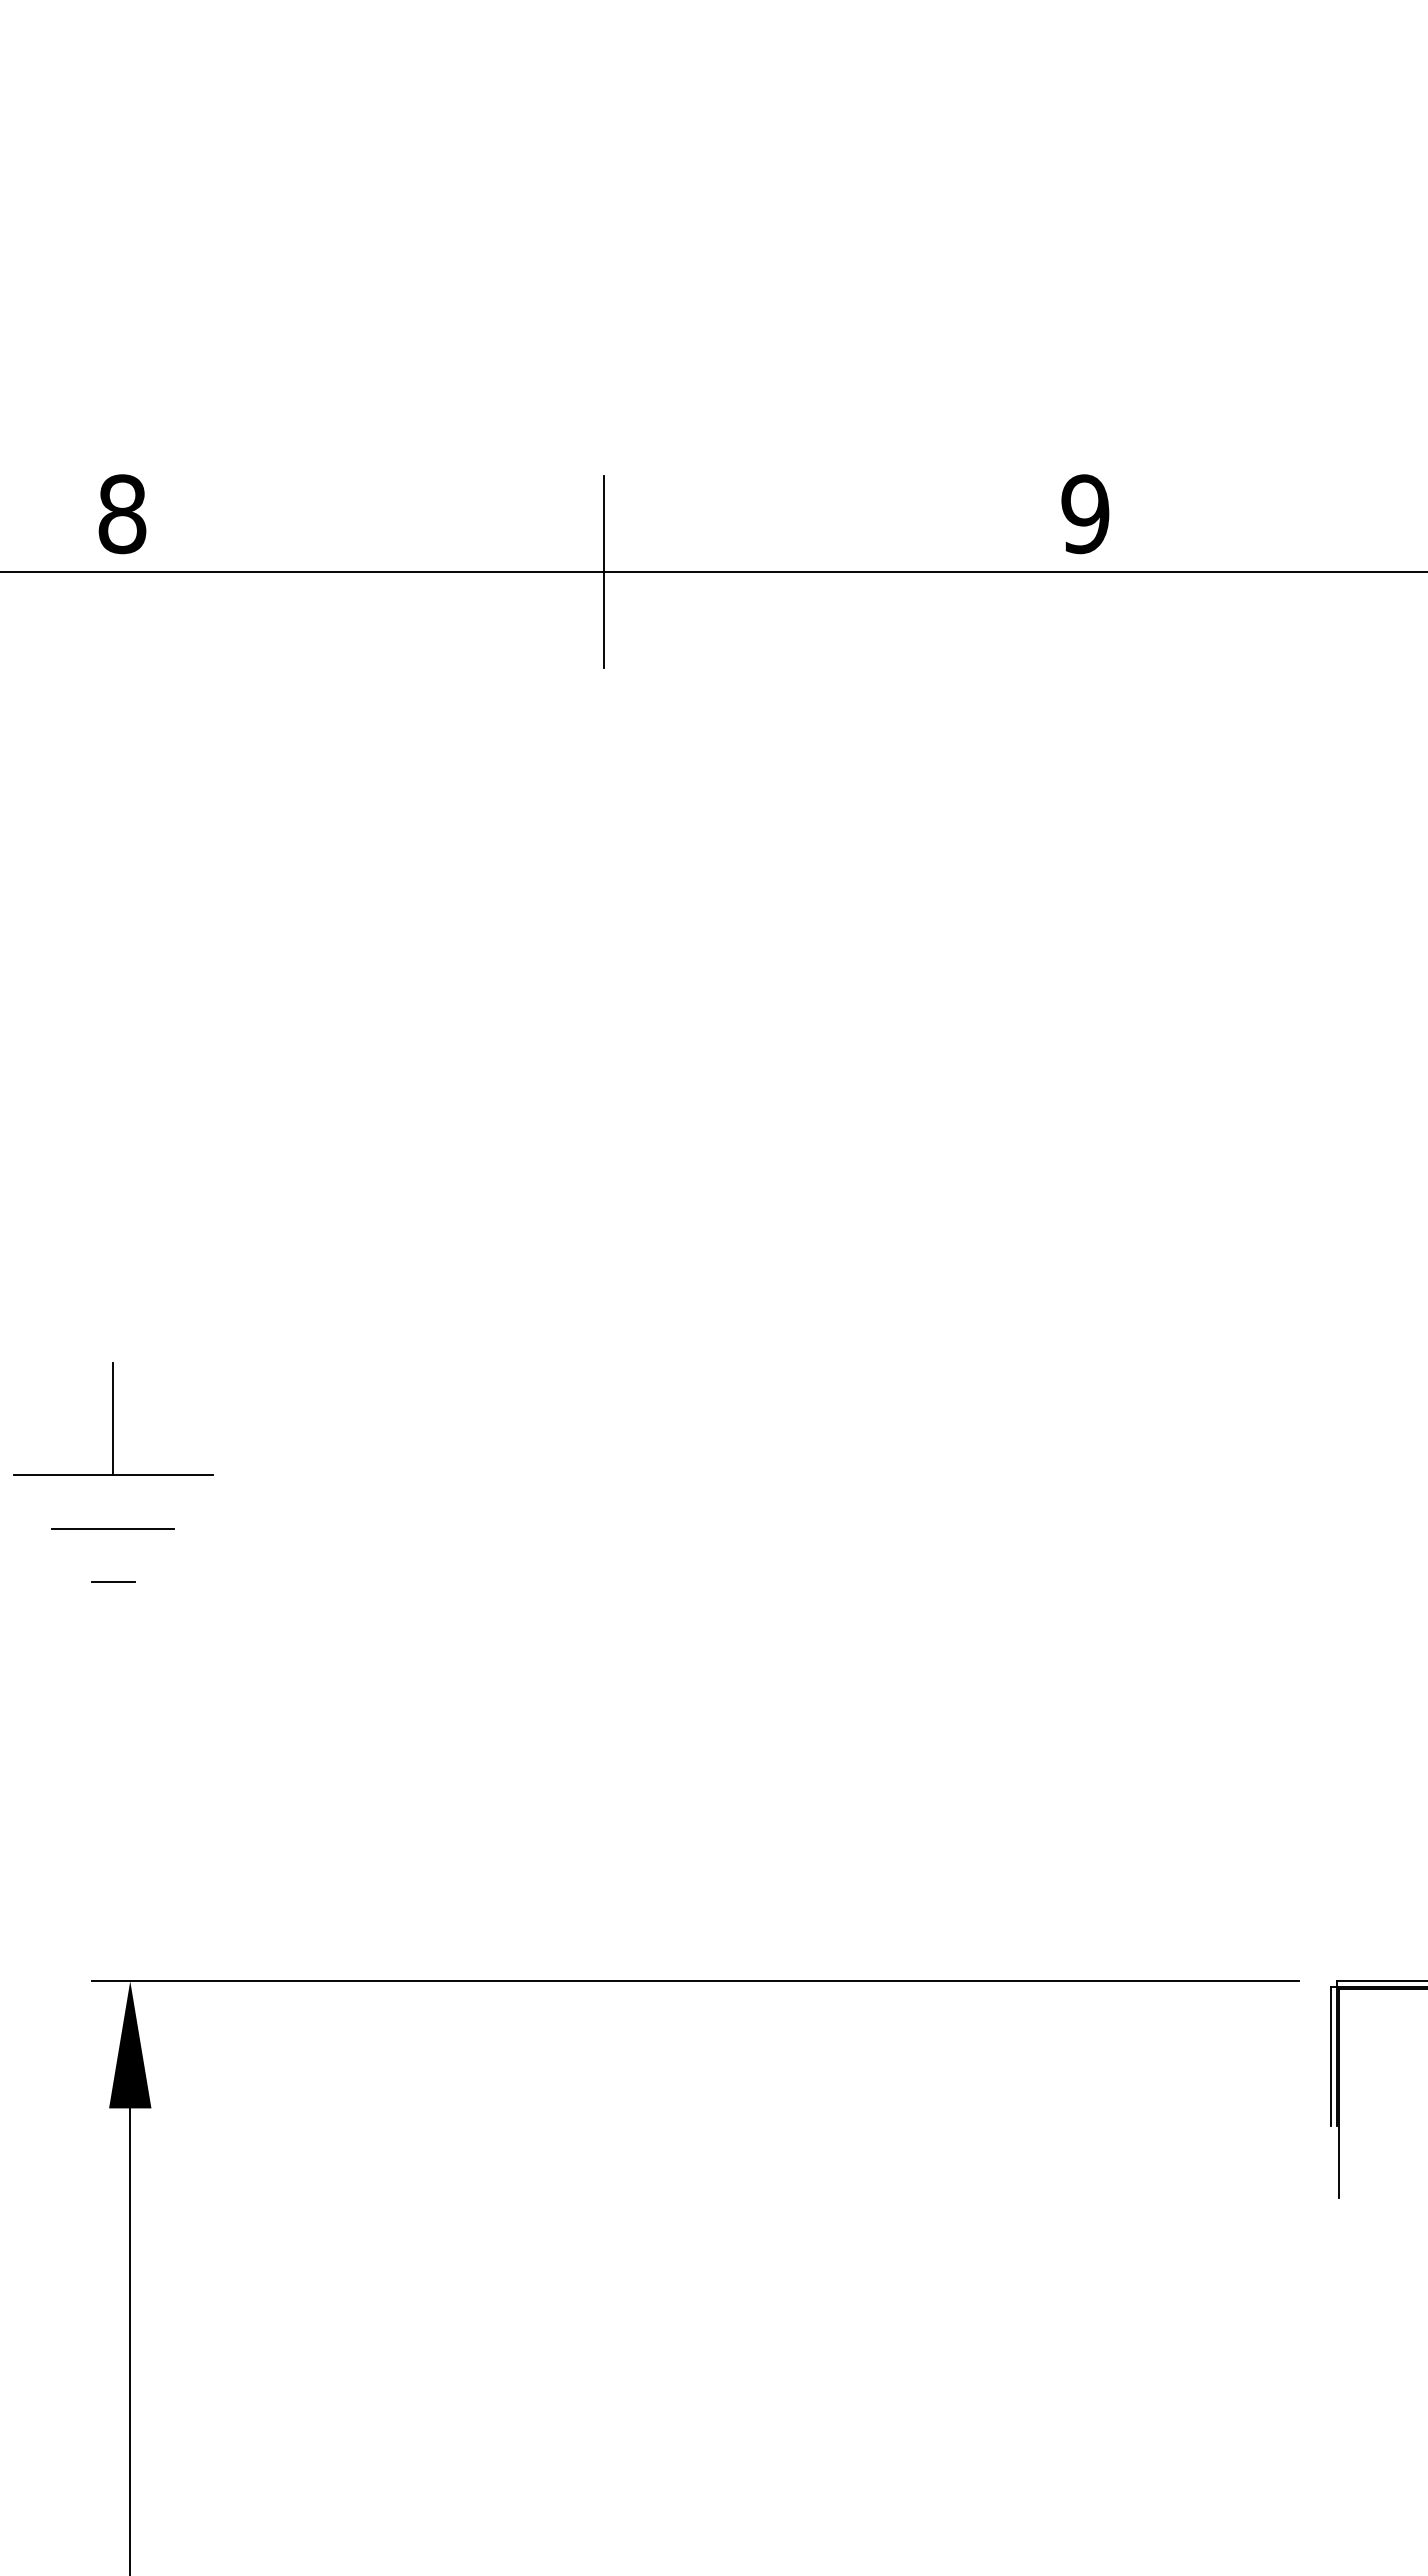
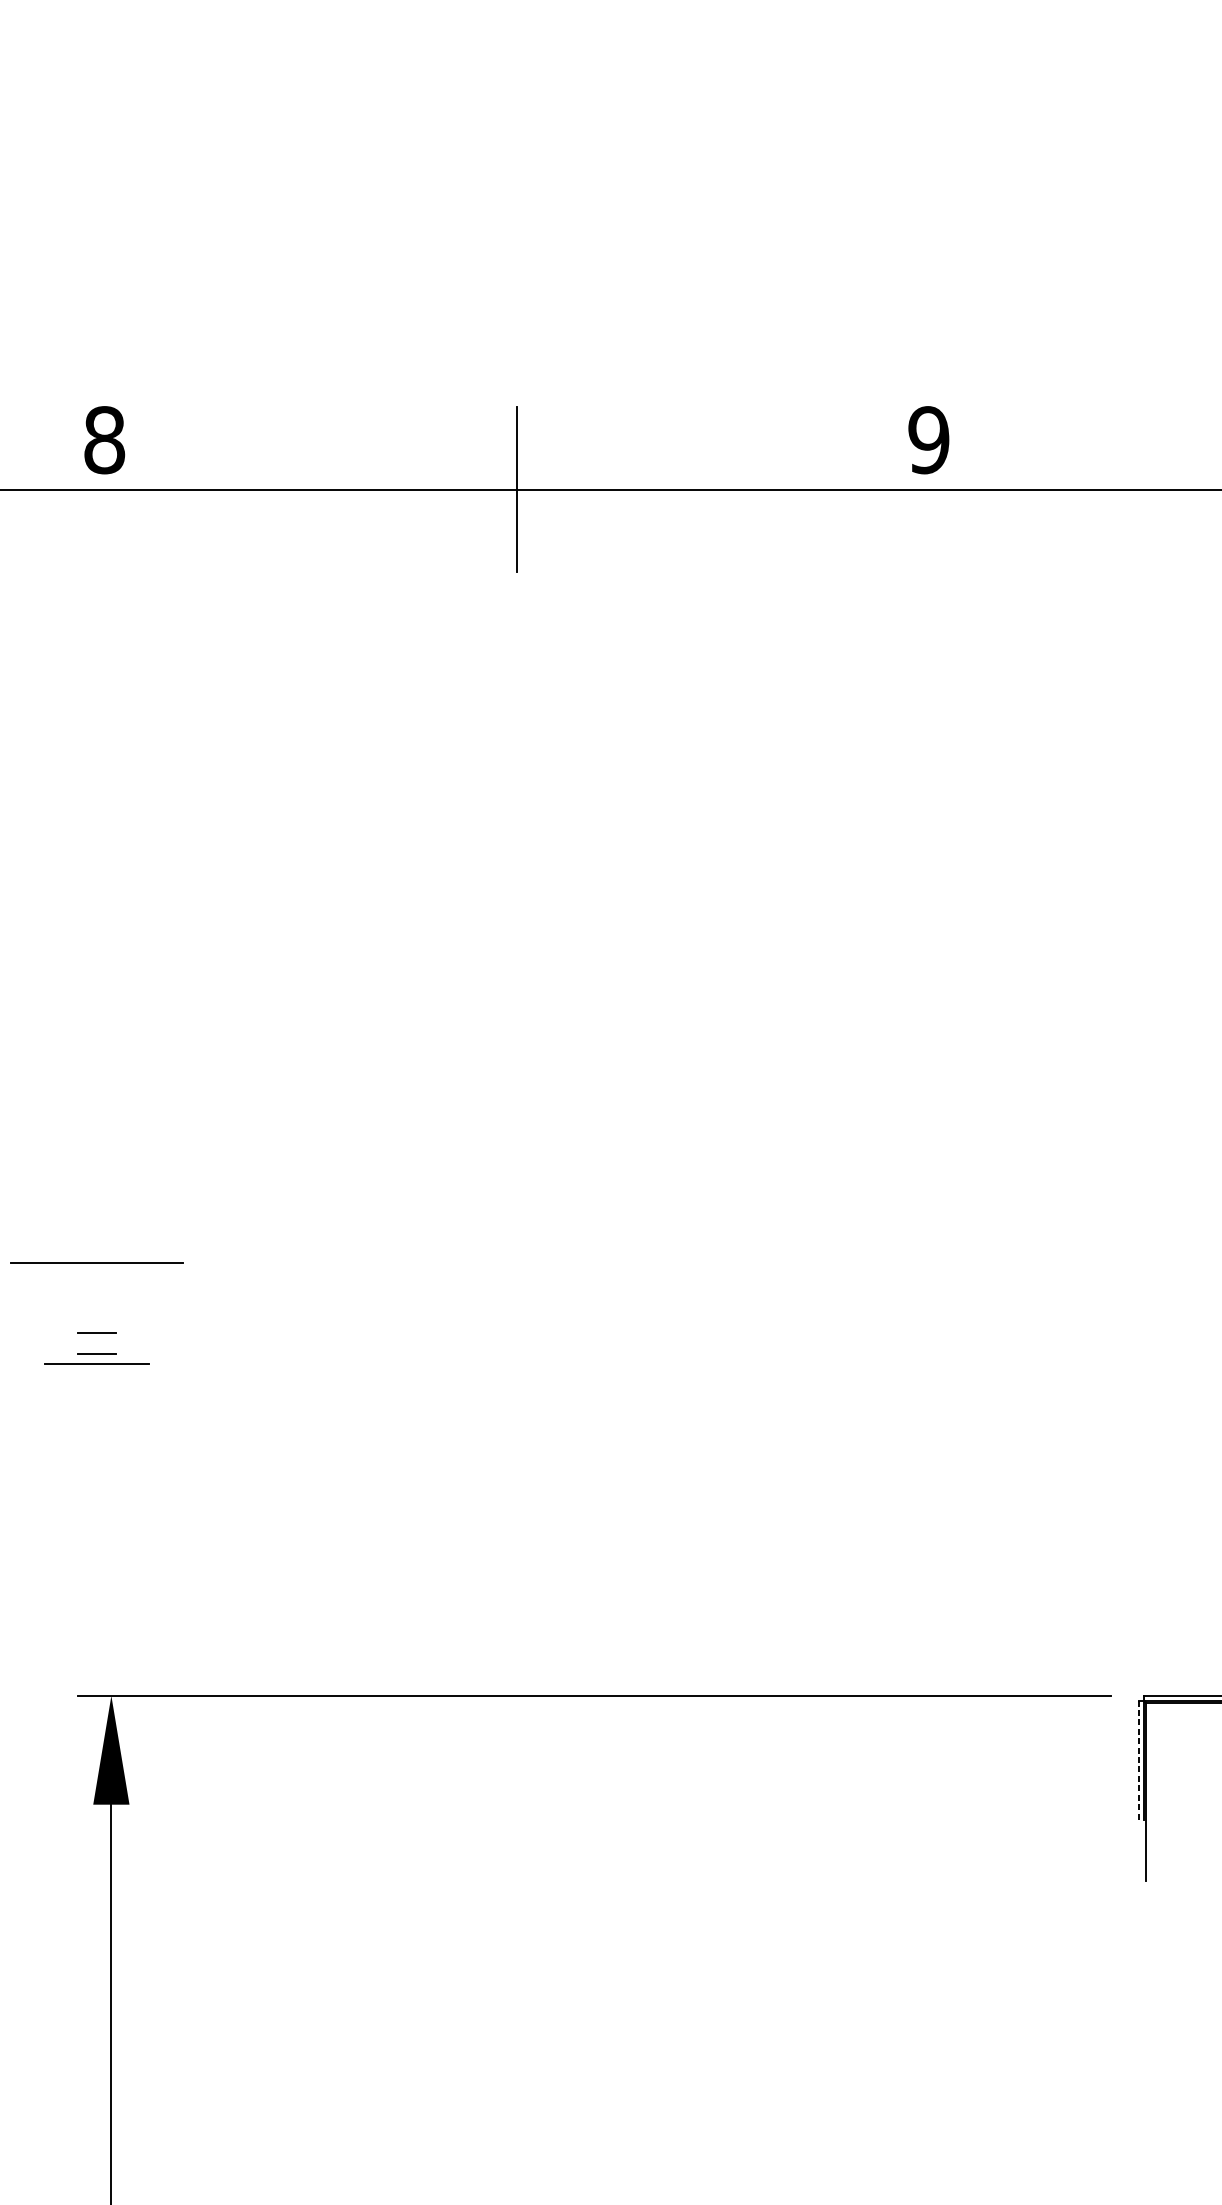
line: (113, 1419) -> (97, 1215), removed
line: (112, 1528) -> (96, 1363), moved
line: (113, 1556) -> (97, 1332), added
line: (1331, 2056) -> (1139, 1760), solid -> dashed

